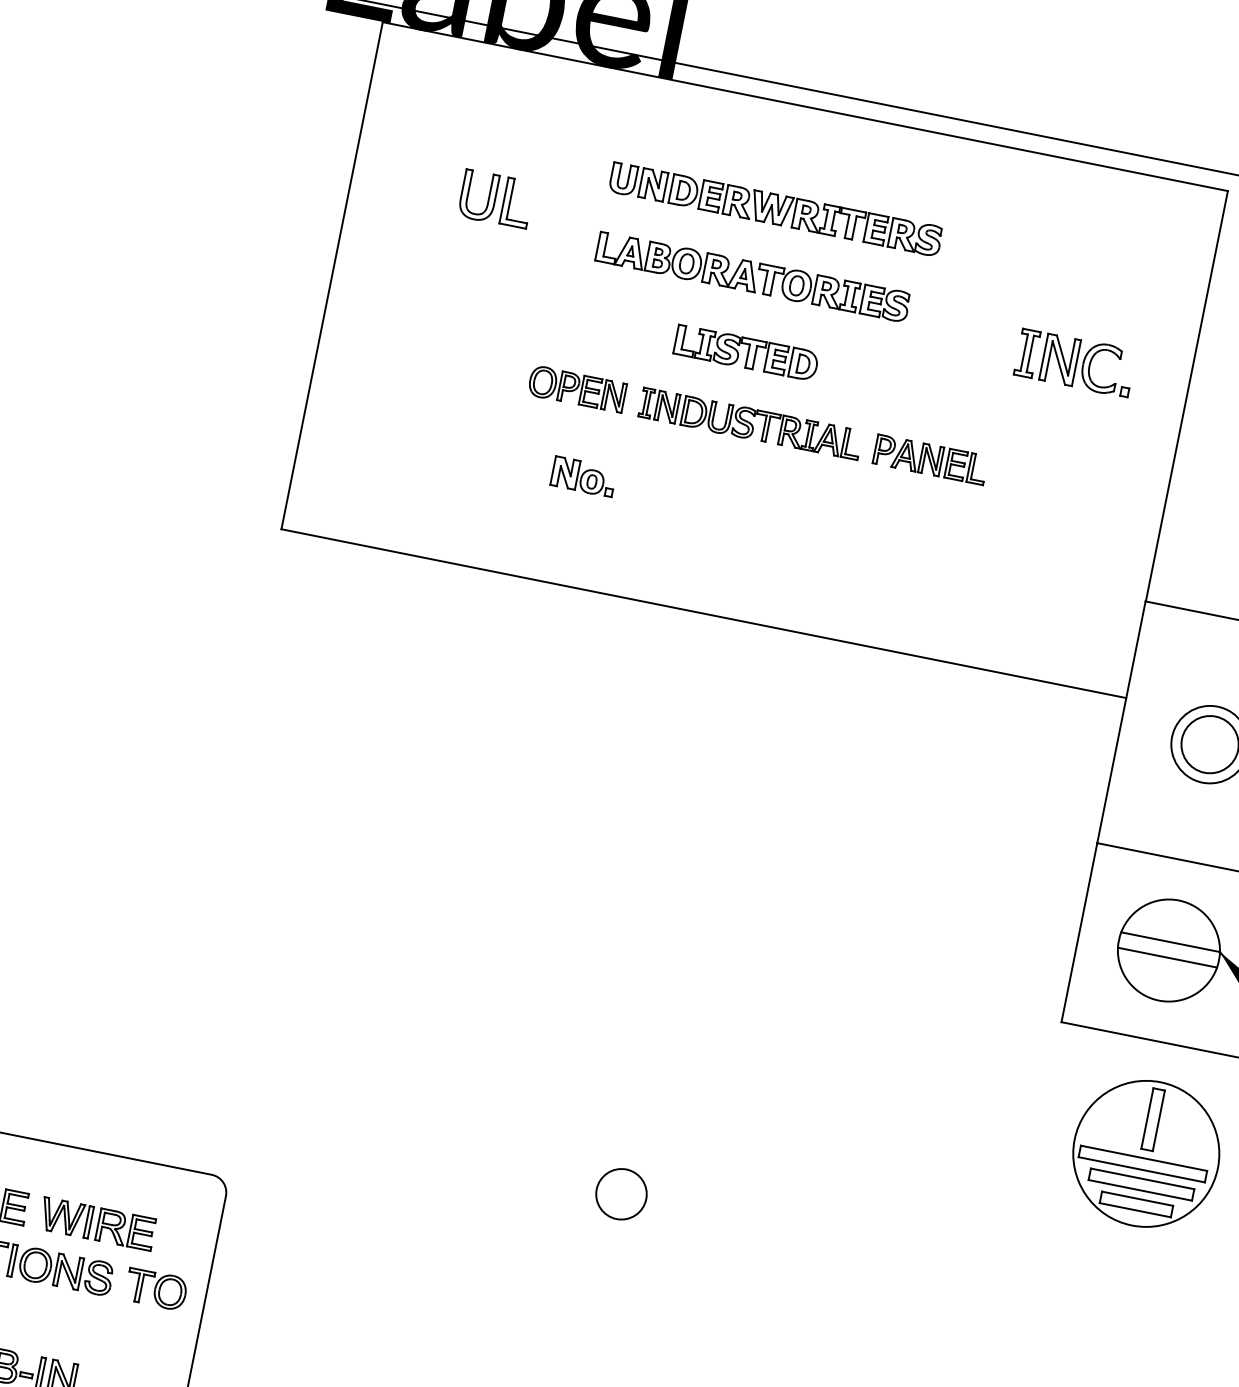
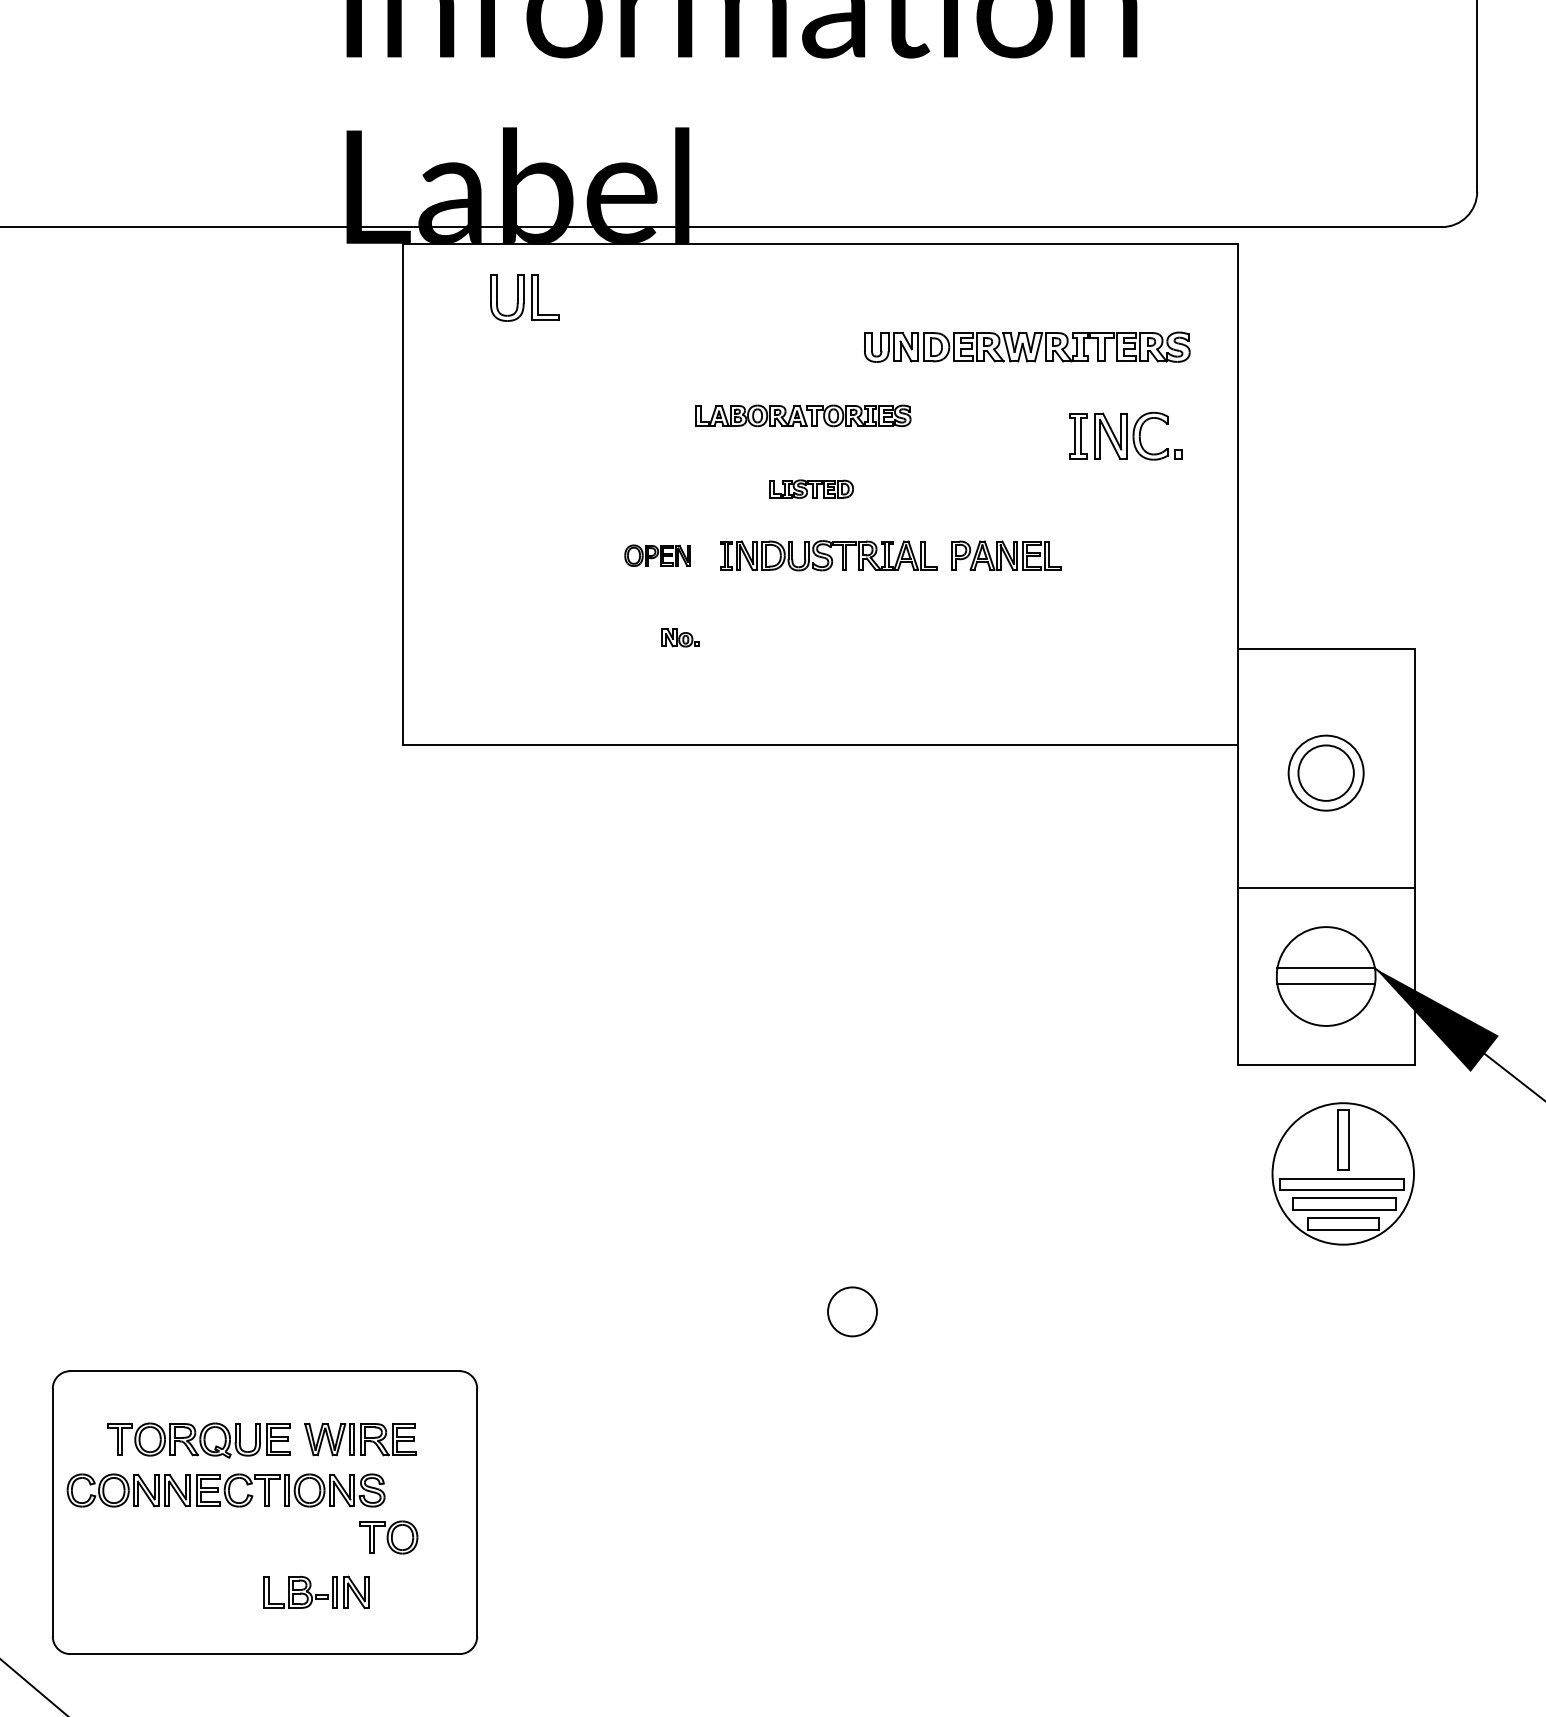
part: (496, 199) -> (524, 297), moved
part: (776, 208) -> (1027, 346), moved
part: (753, 276) -> (803, 415), size x0.7
part: (746, 352) -> (811, 488), size x0.6
part: (577, 388) -> (657, 555), size x0.7
part: (583, 476) -> (680, 637), size x0.6
part: (156, 1289) -> (388, 1537), moved

